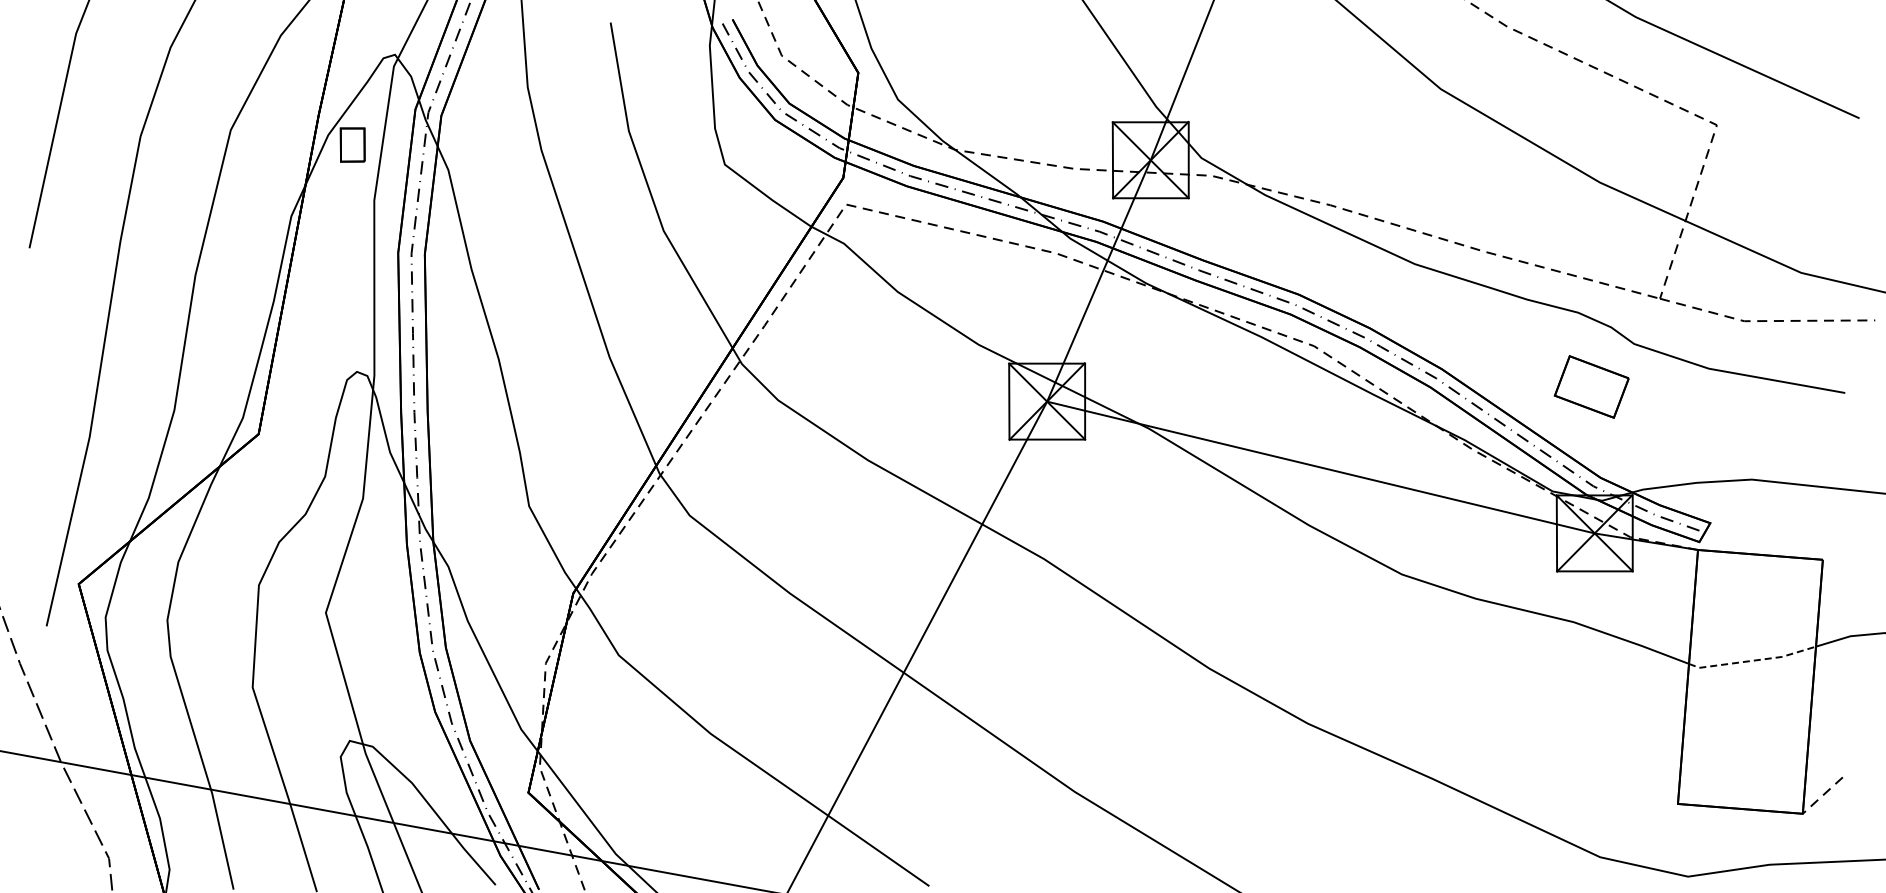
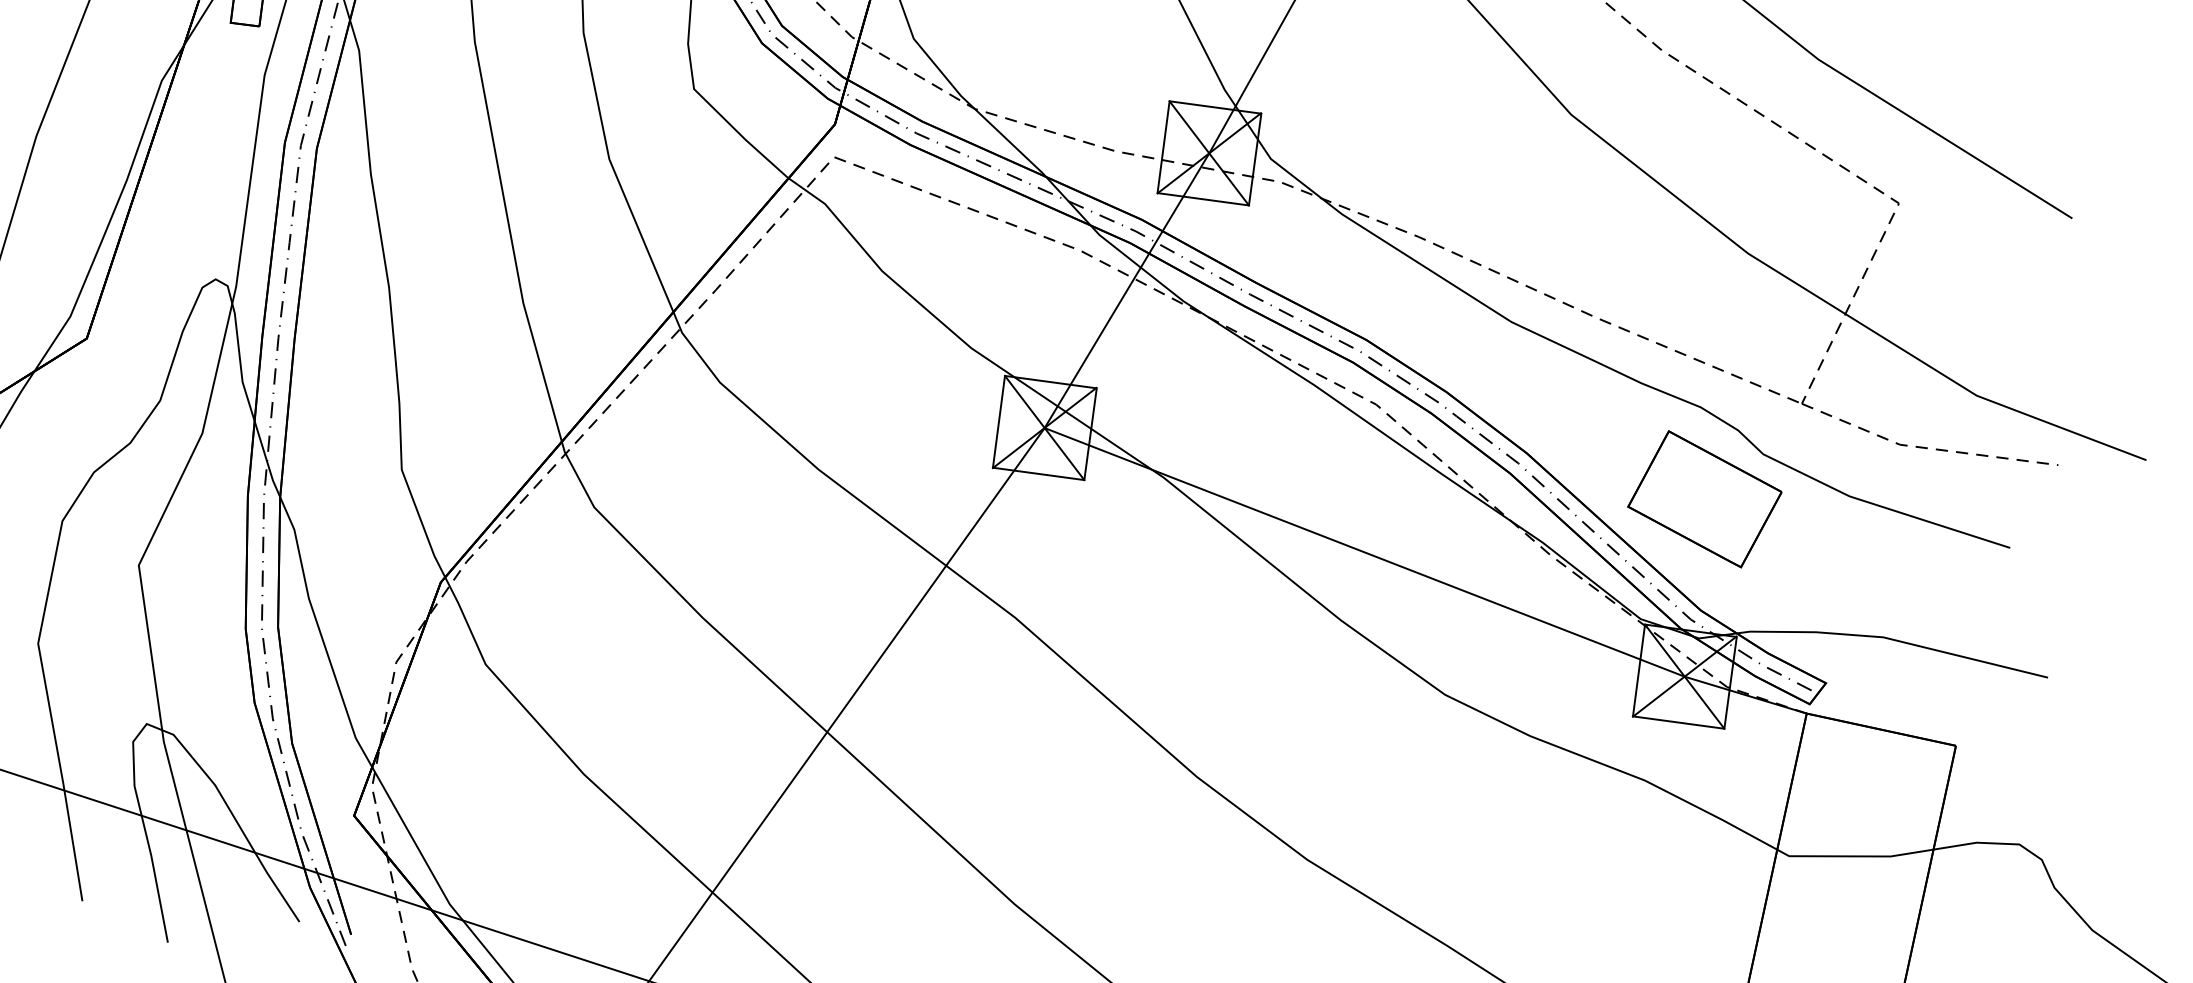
part: (1591, 386) -> (1704, 498), size x1.67
line: (1752, 660) -> (1854, 855), dashed -> solid

